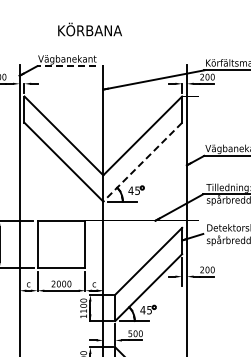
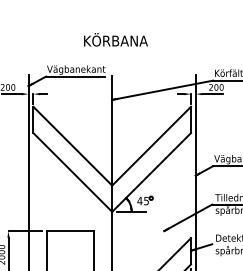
text: (89, 29) -> (115, 39), moved
line: (66, 66) -> (75, 76), dashed -> solid
line: (142, 162) -> (151, 172), dashed -> solid

